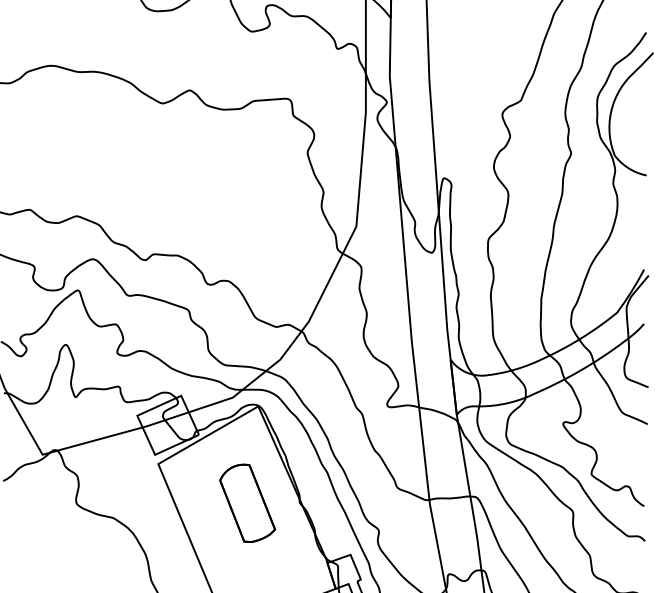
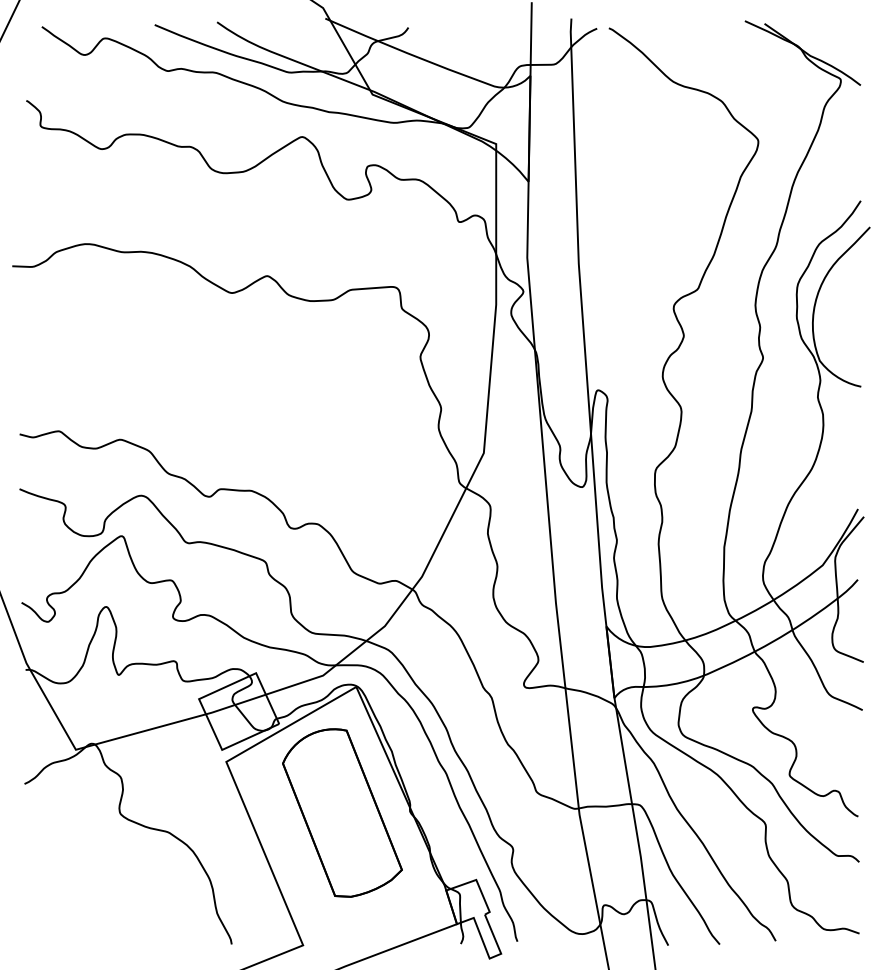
part: (247, 502) -> (342, 812), size x1.67

